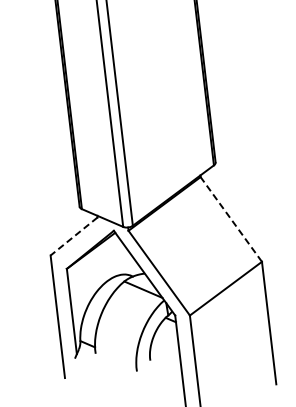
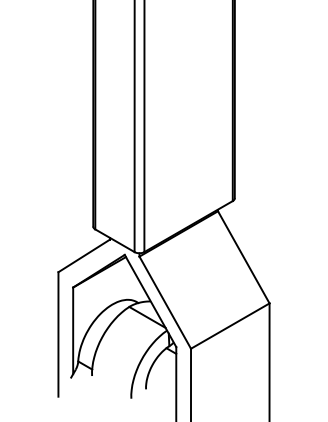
line: (231, 219) -> (243, 257), dashed -> solid
line: (74, 236) -> (84, 255), dashed -> solid

